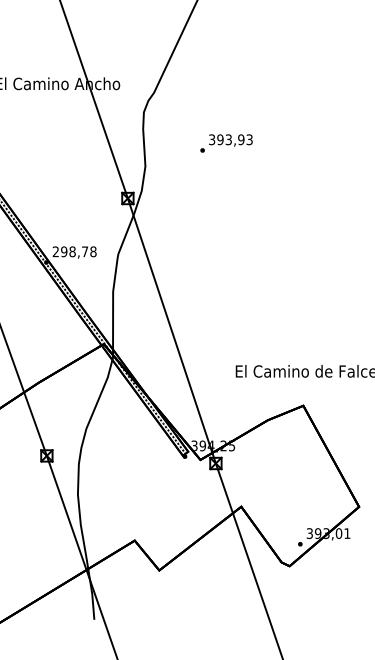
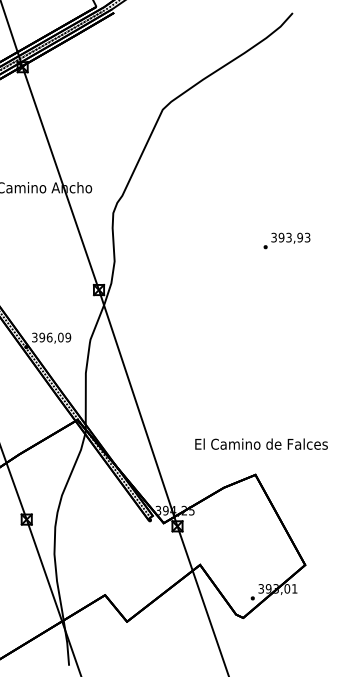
text: (225, 142) -> (286, 240), moved
text: (74, 251) -> (51, 337), 298,78 -> 396,09

